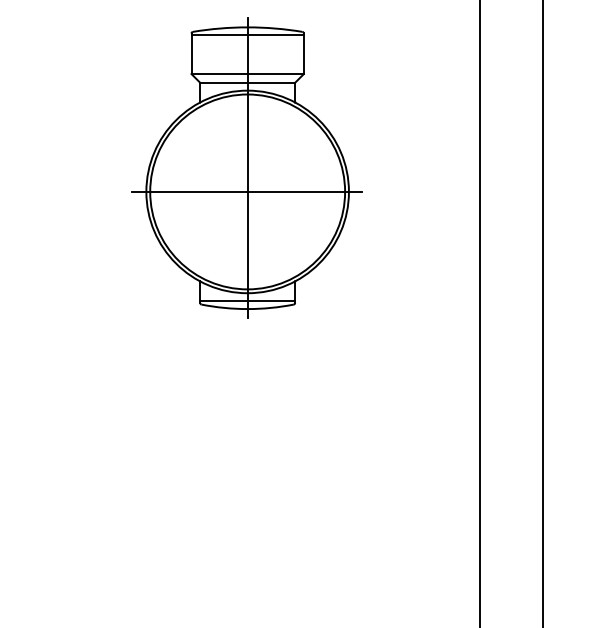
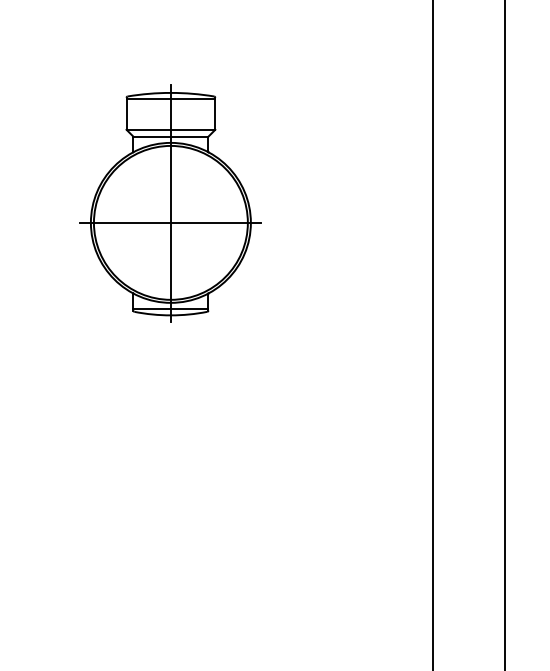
part: (246, 167) -> (169, 203), size x0.7

